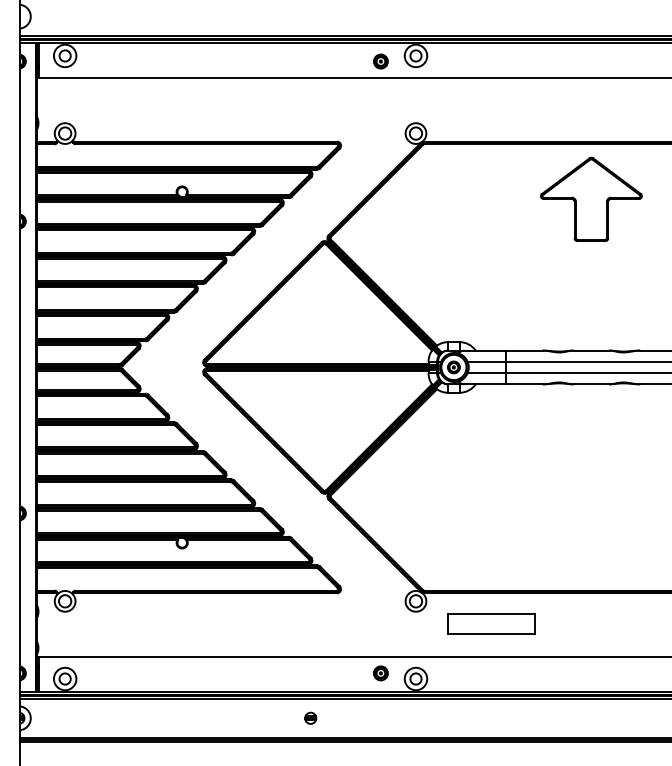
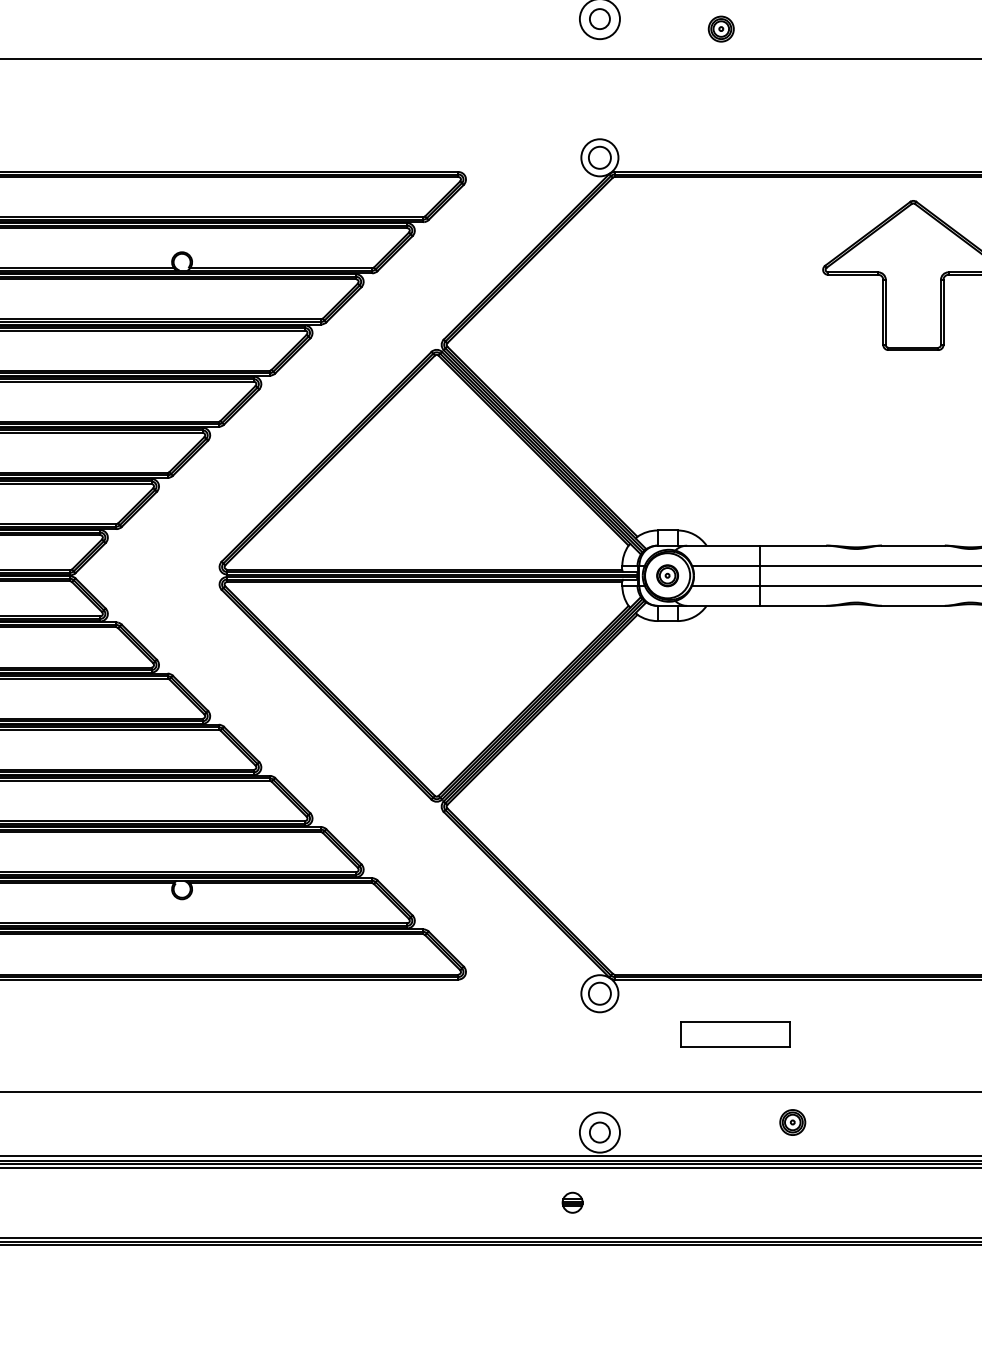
part: (380, 61) -> (720, 28), moved
part: (491, 623) -> (734, 1033), size x0.7
part: (380, 673) -> (792, 1122), moved
part: (310, 717) -> (572, 1201), moved

